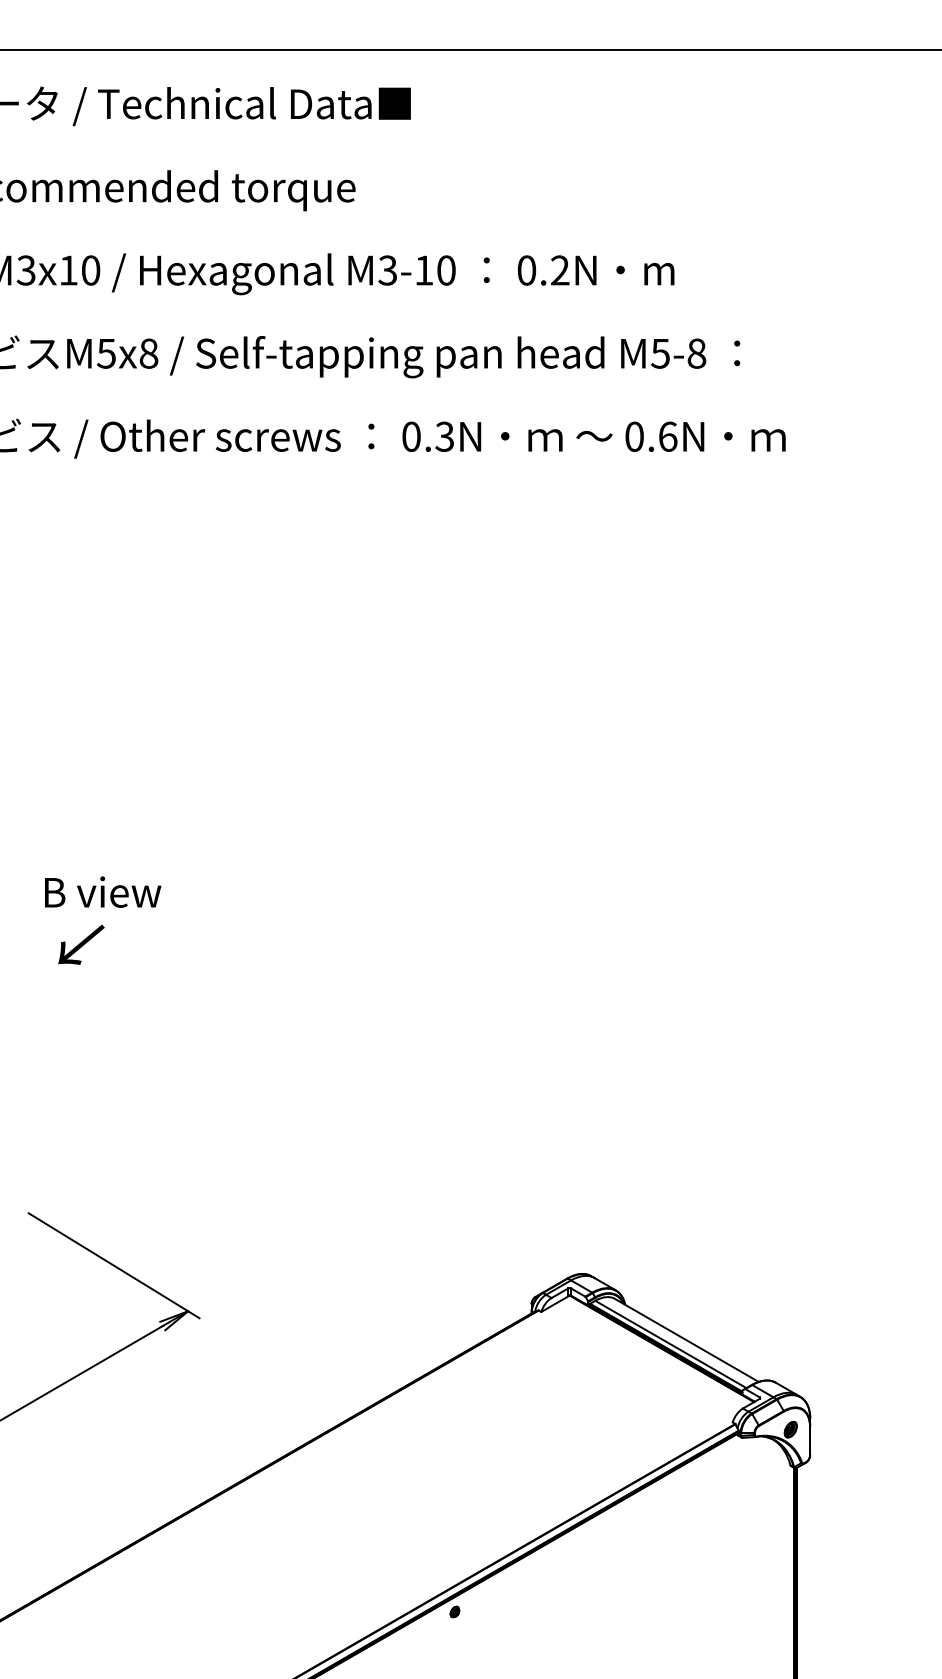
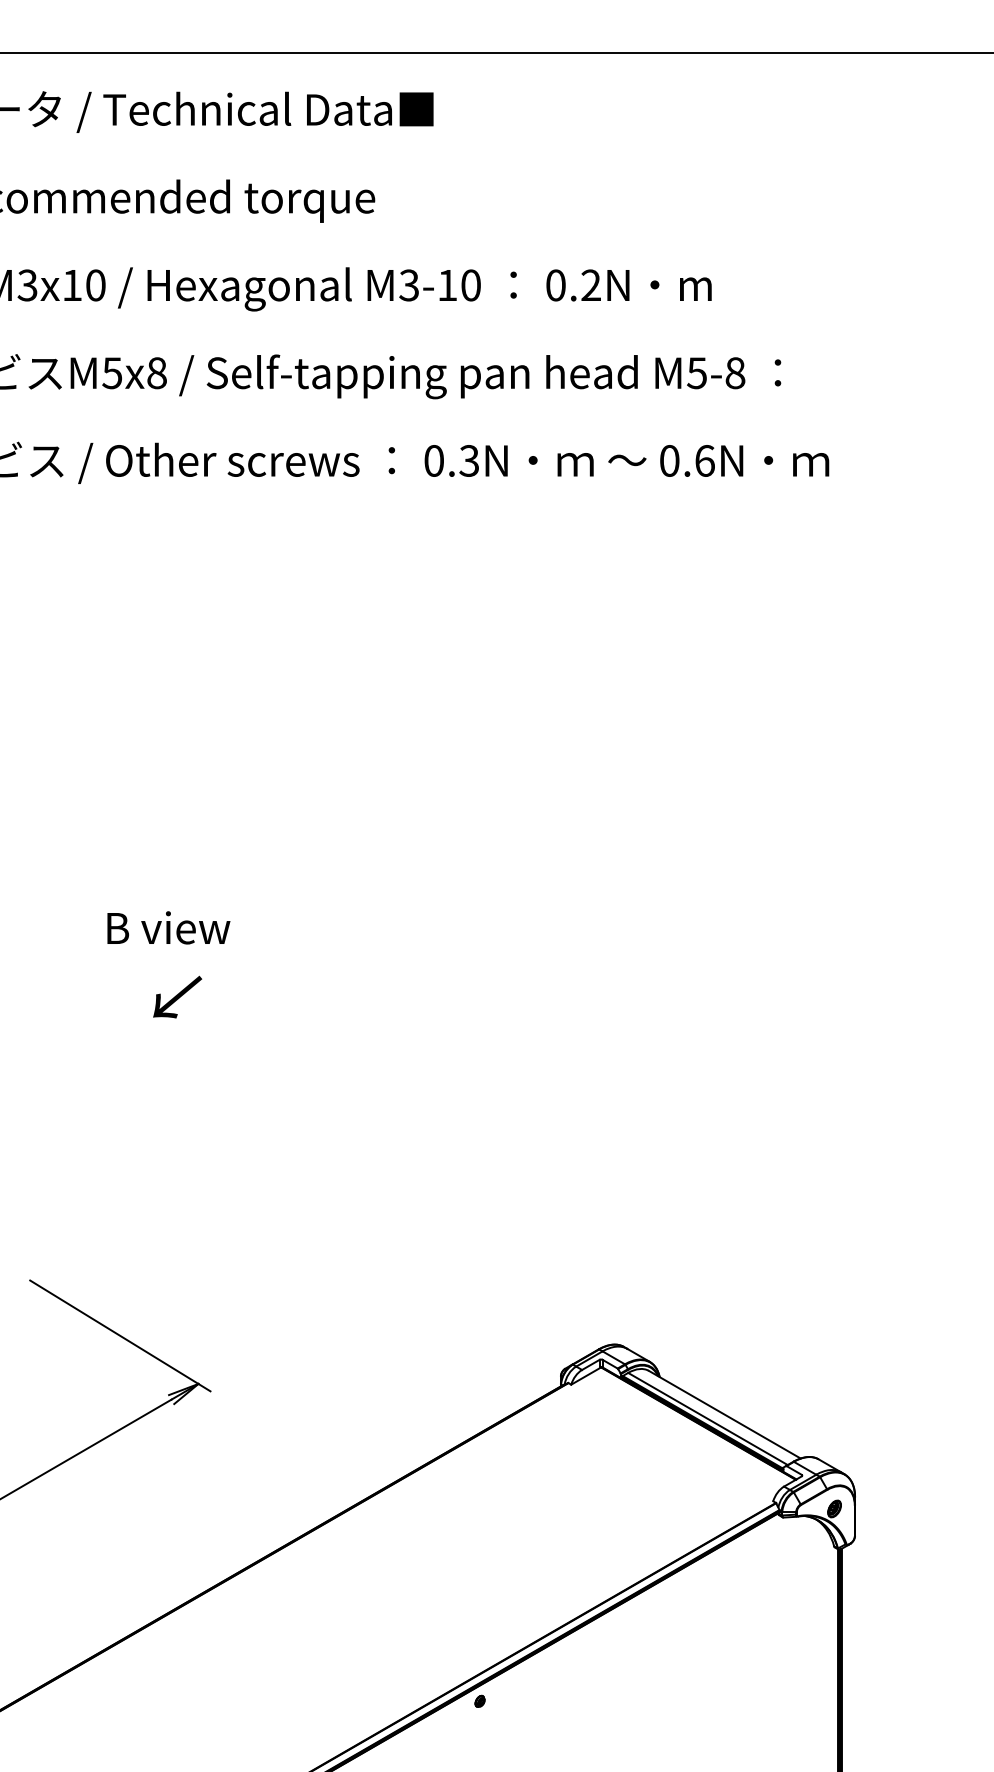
text: (103, 891) -> (169, 927), moved
text: (81, 944) -> (177, 996), moved

